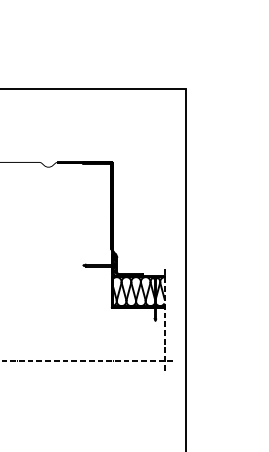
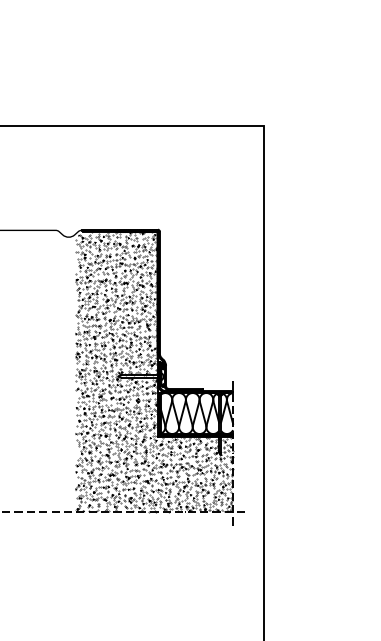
hatch: (108, 262) -> (153, 372), added

